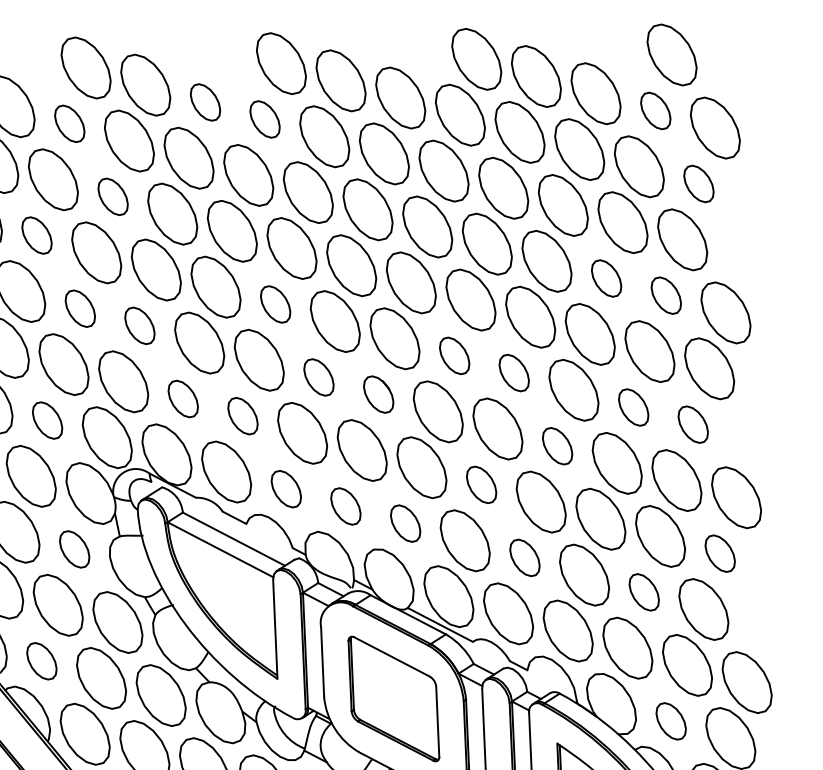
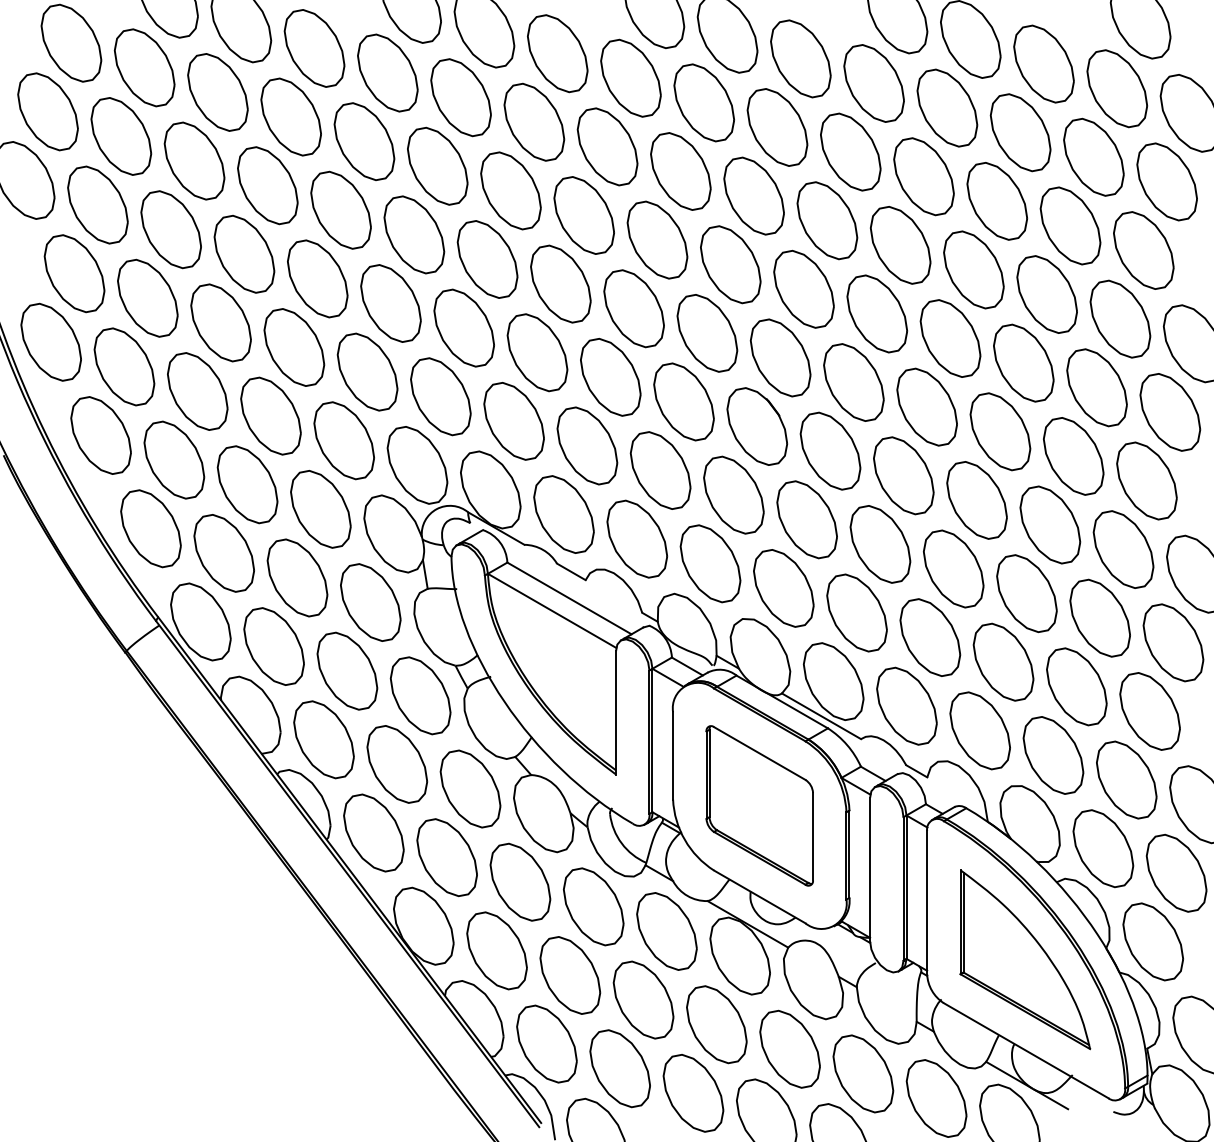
part: (205, 102) -> (557, 53), size x1.67
part: (655, 110) -> (1117, 88), size x1.67
part: (264, 118) -> (630, 77), size x1.67
part: (69, 123) -> (387, 72), size x1.67
part: (698, 183) -> (1166, 181), size x1.67
part: (112, 196) -> (437, 165), size x1.67
part: (36, 235) -> (340, 209), size x1.67
part: (606, 278) -> (1046, 294), size x1.67
part: (666, 295) -> (1120, 318), size x1.67
part: (275, 304) -> (633, 308), size x1.67
part: (79, 308) -> (390, 303), size x1.67
part: (139, 325) -> (463, 327), size x1.67
part: (454, 355) -> (853, 382), size x1.67
part: (513, 372) -> (926, 406), size x1.67
part: (318, 377) -> (683, 401), size x1.67
part: (378, 394) -> (757, 426), size x1.67
part: (182, 399) -> (513, 421), size x1.67
part: (633, 407) -> (1073, 456), size x1.67
part: (243, 415) -> (587, 445), size x1.67
part: (47, 420) -> (343, 440), size x1.67
part: (692, 424) -> (1146, 480), size x1.67
part: (557, 446) -> (976, 500), size x1.67
part: (481, 484) -> (880, 544), size x1.67
part: (286, 488) -> (637, 538), size x1.67
part: (345, 506) -> (710, 563), size x1.67
part: (405, 523) -> (783, 588), size x1.67
part: (74, 549) -> (370, 602), size x1.67
part: (720, 553) -> (1173, 642), size x1.67
part: (525, 557) -> (930, 637), size x1.67
part: (643, 592) -> (1076, 686), size x1.67
part: (41, 660) -> (323, 739), size x1.67
part: (671, 721) -> (1103, 848), size x1.67

